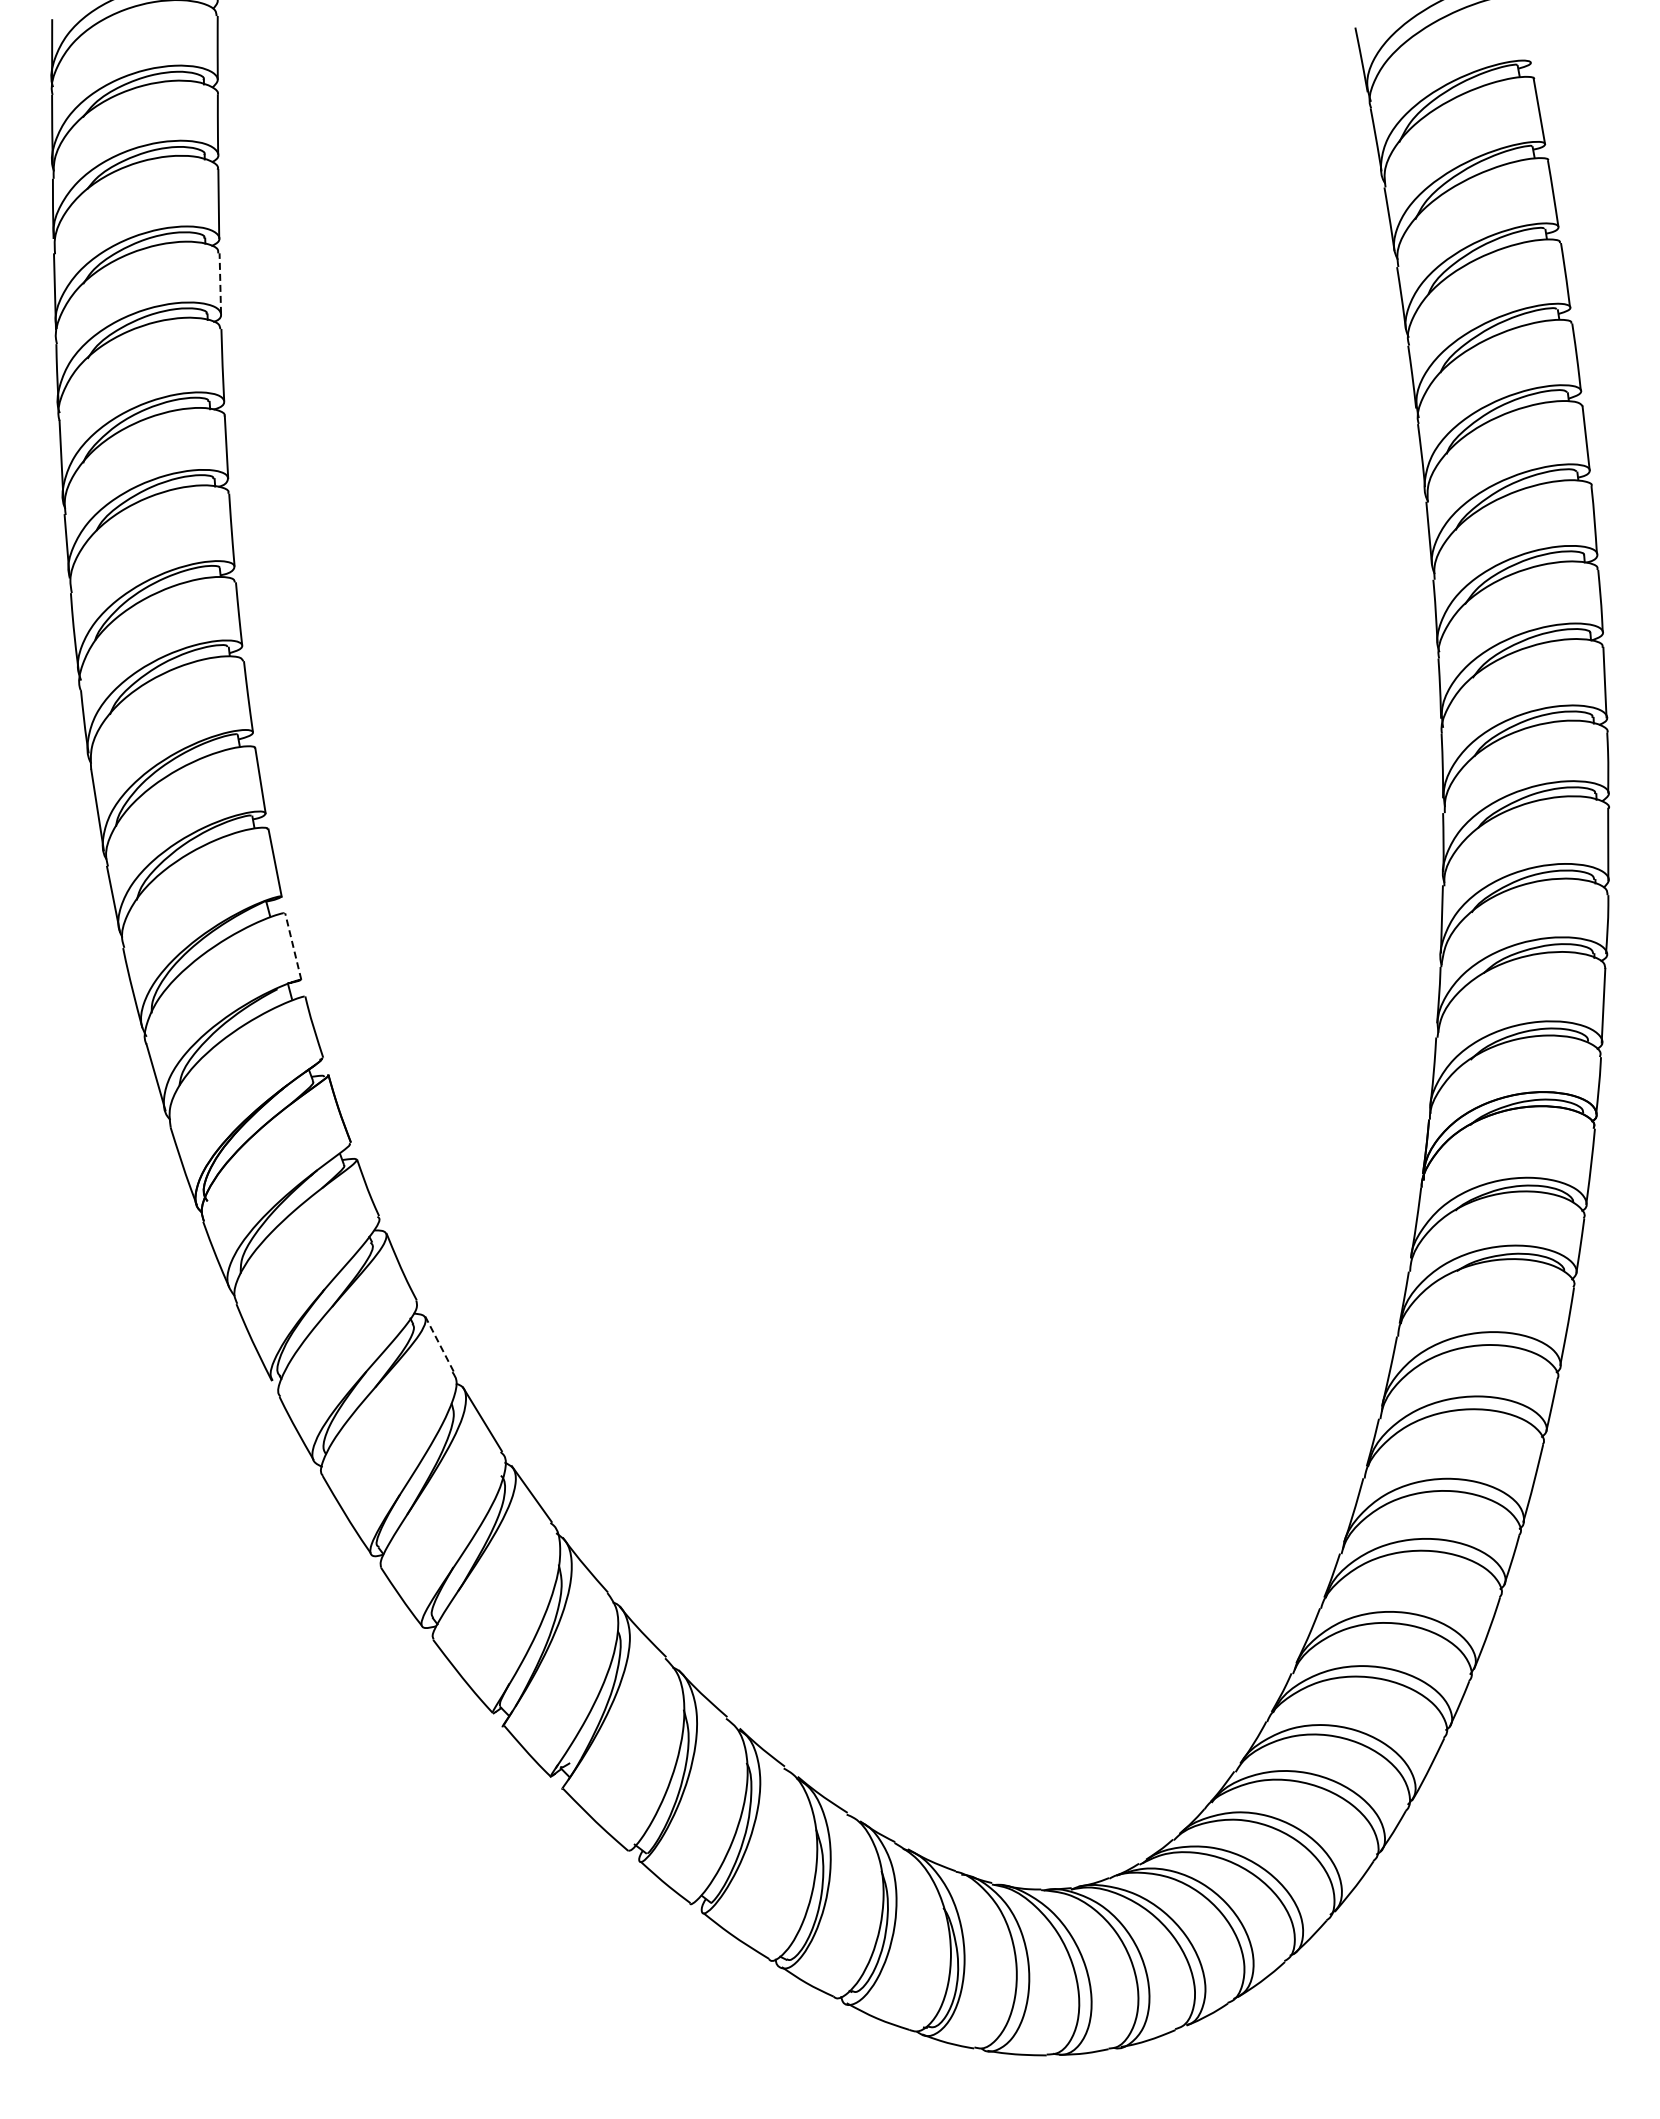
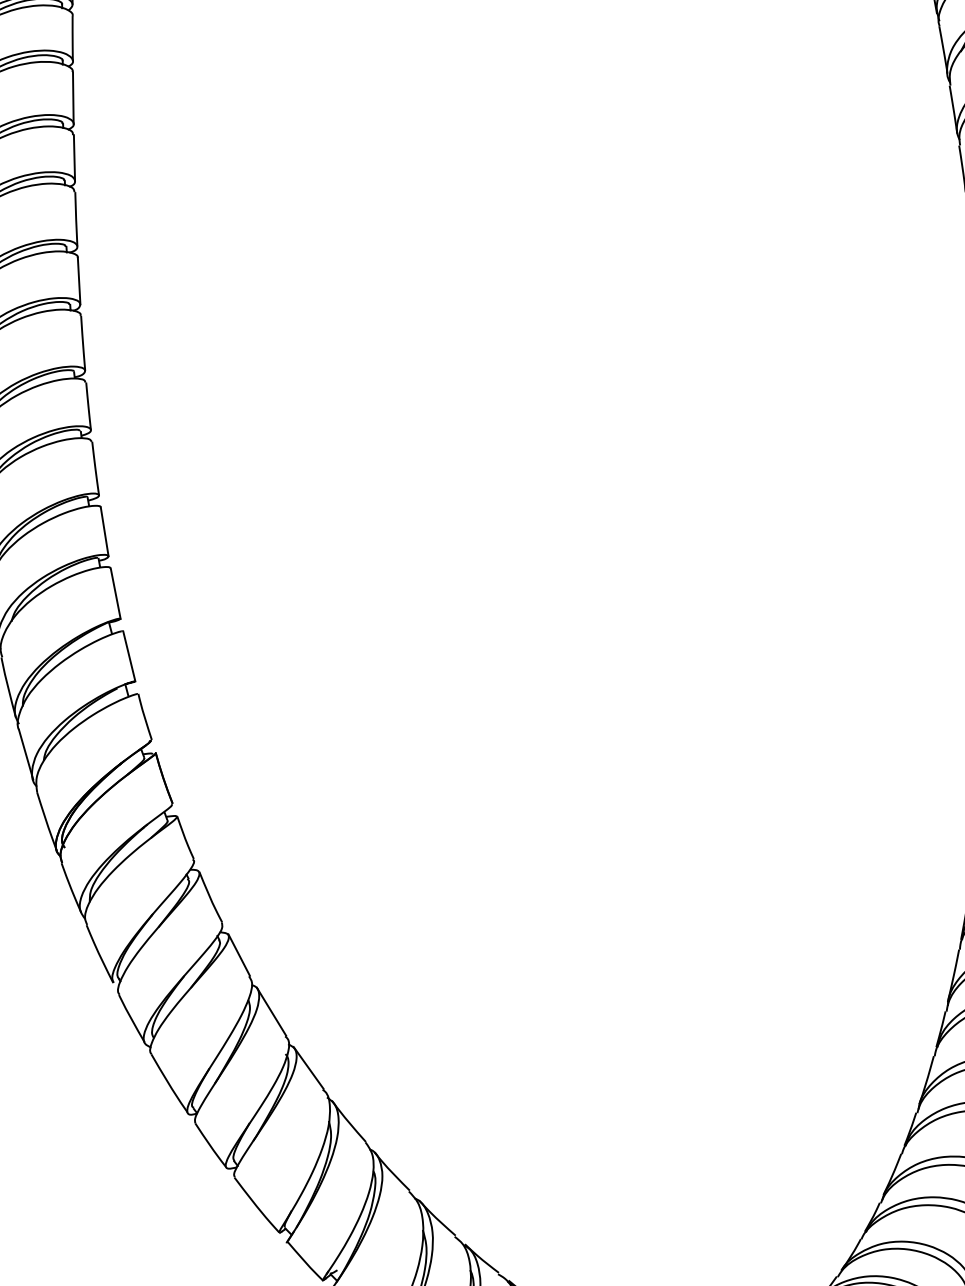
line: (220, 283) -> (74, 157), dashed -> solid
line: (293, 946) -> (129, 656), dashed -> solid
line: (439, 1343) -> (239, 954), dashed -> solid

